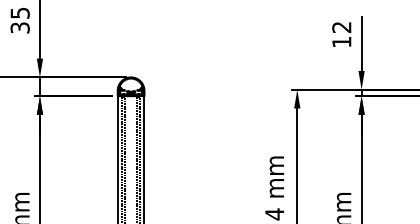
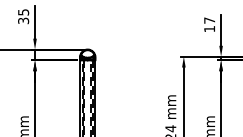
text: (341, 27) -> (209, 20), 12 -> 17

